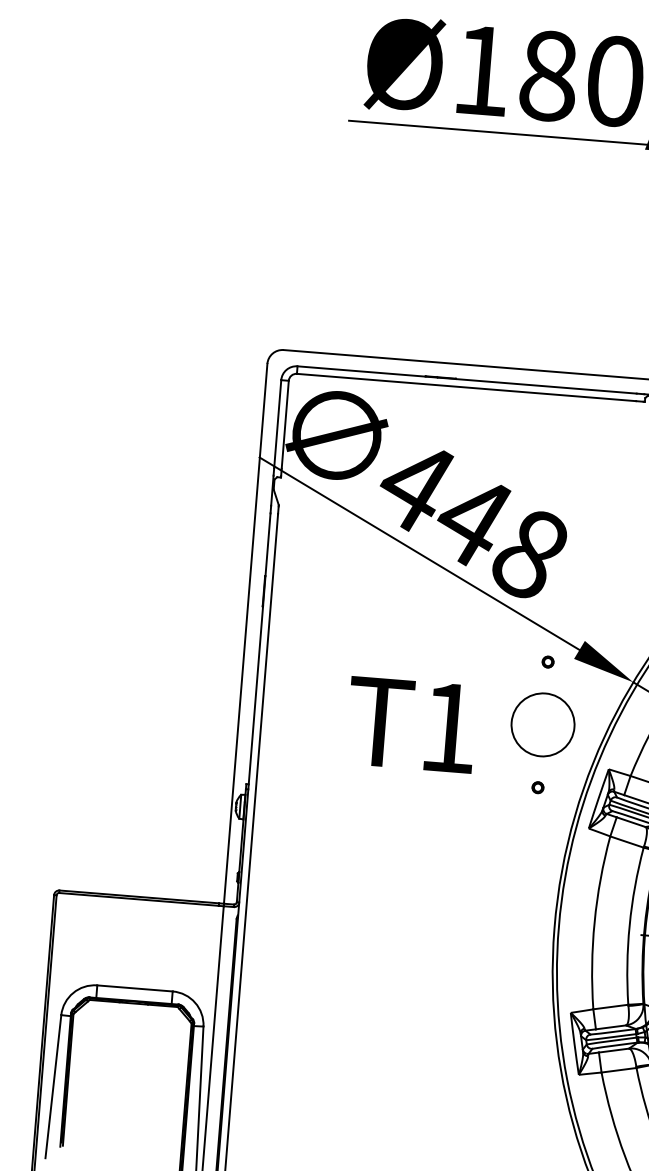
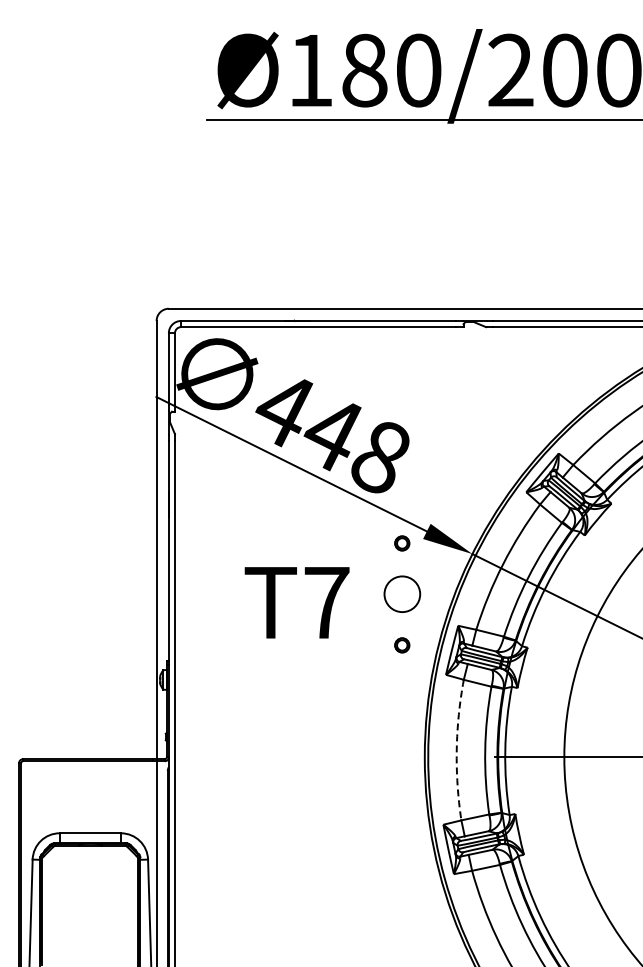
part: (548, 661) -> (402, 542), size x1.6
circle: (542, 723) -> (401, 593), size x0.7
text: (448, 727) -> (326, 602), T1 -> T7
part: (538, 786) -> (402, 644), size x1.6
arc: (594, 922) -> (456, 750), solid -> dashed

